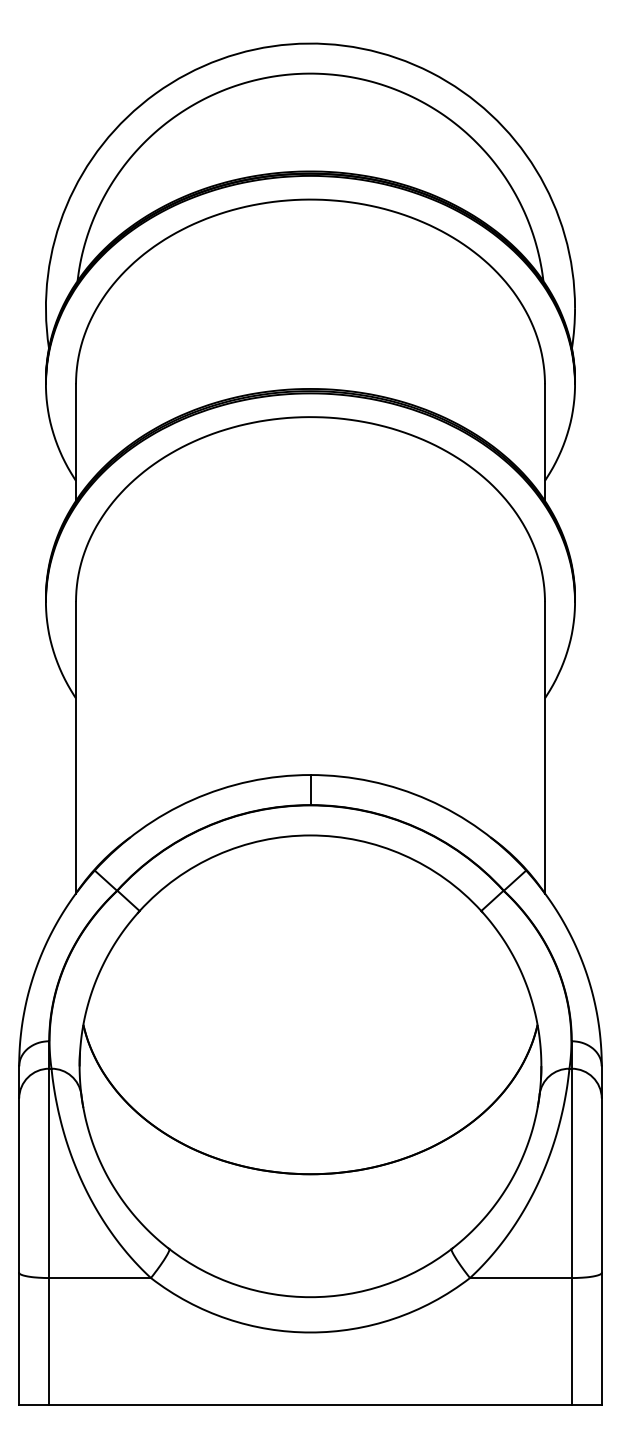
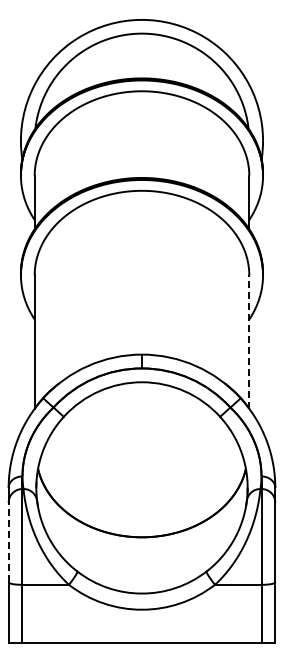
line: (545, 748) -> (249, 342), solid -> dashed
line: (18, 1185) -> (8, 542), solid -> dashed

